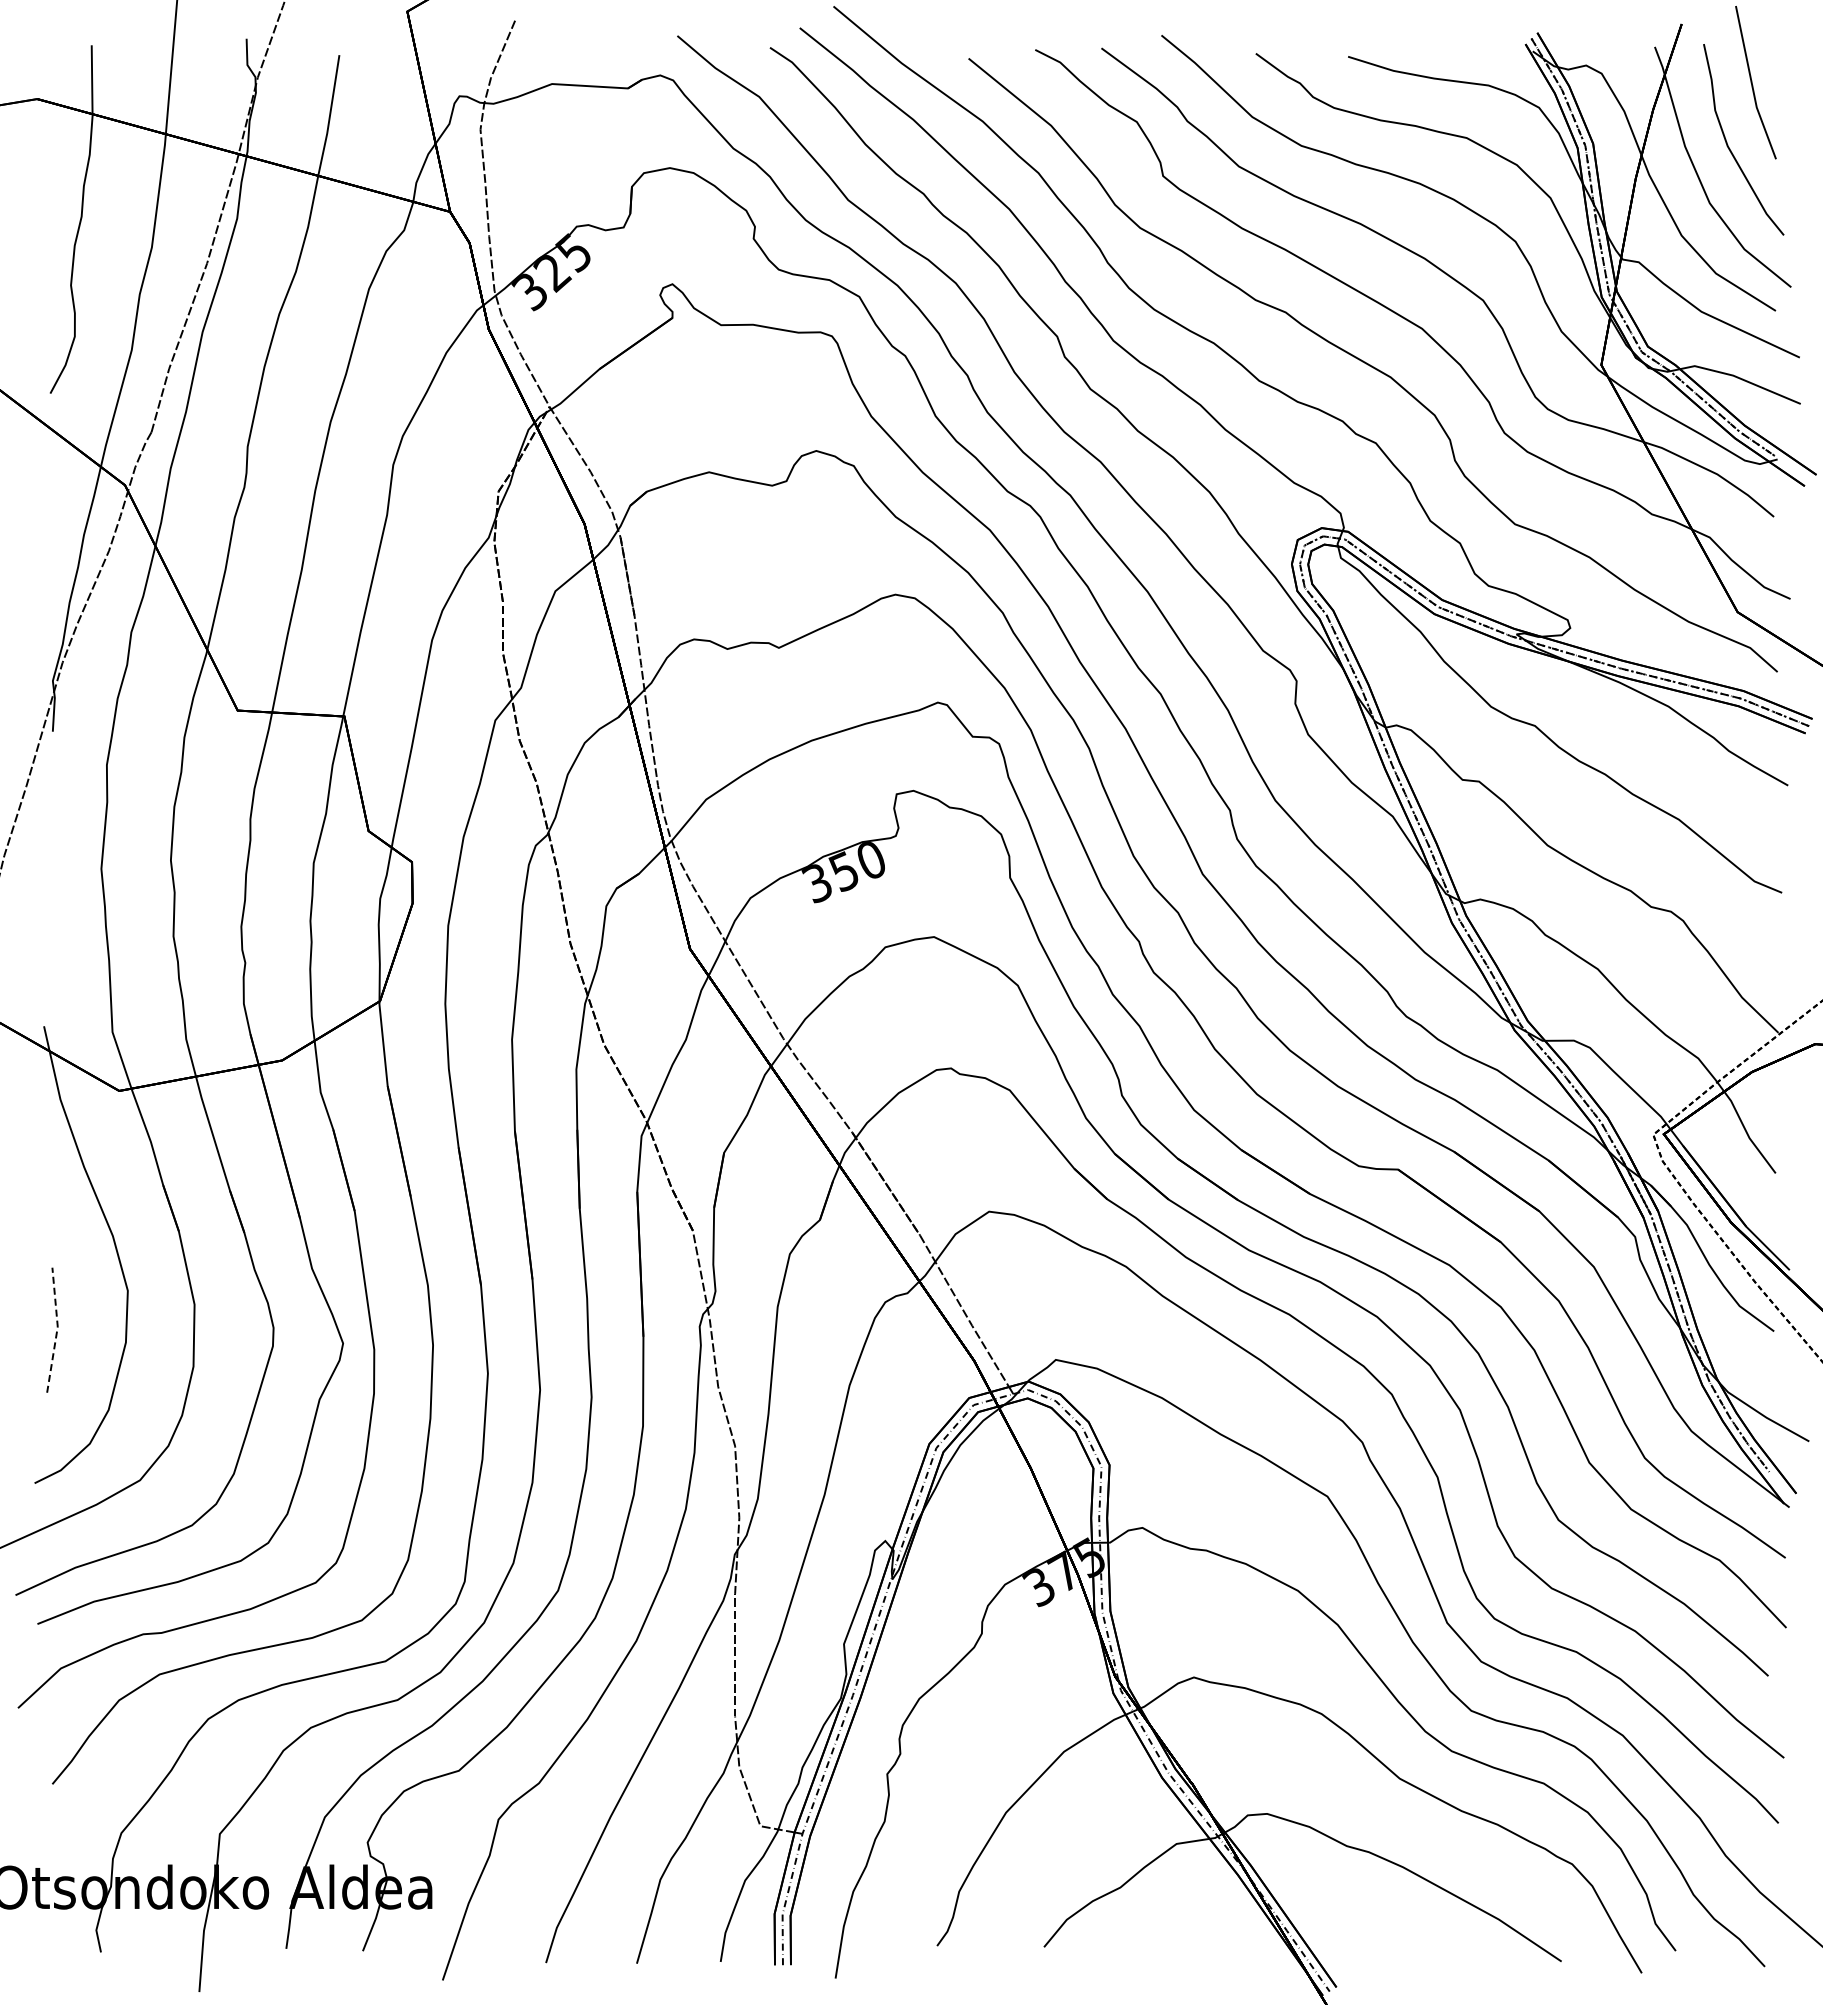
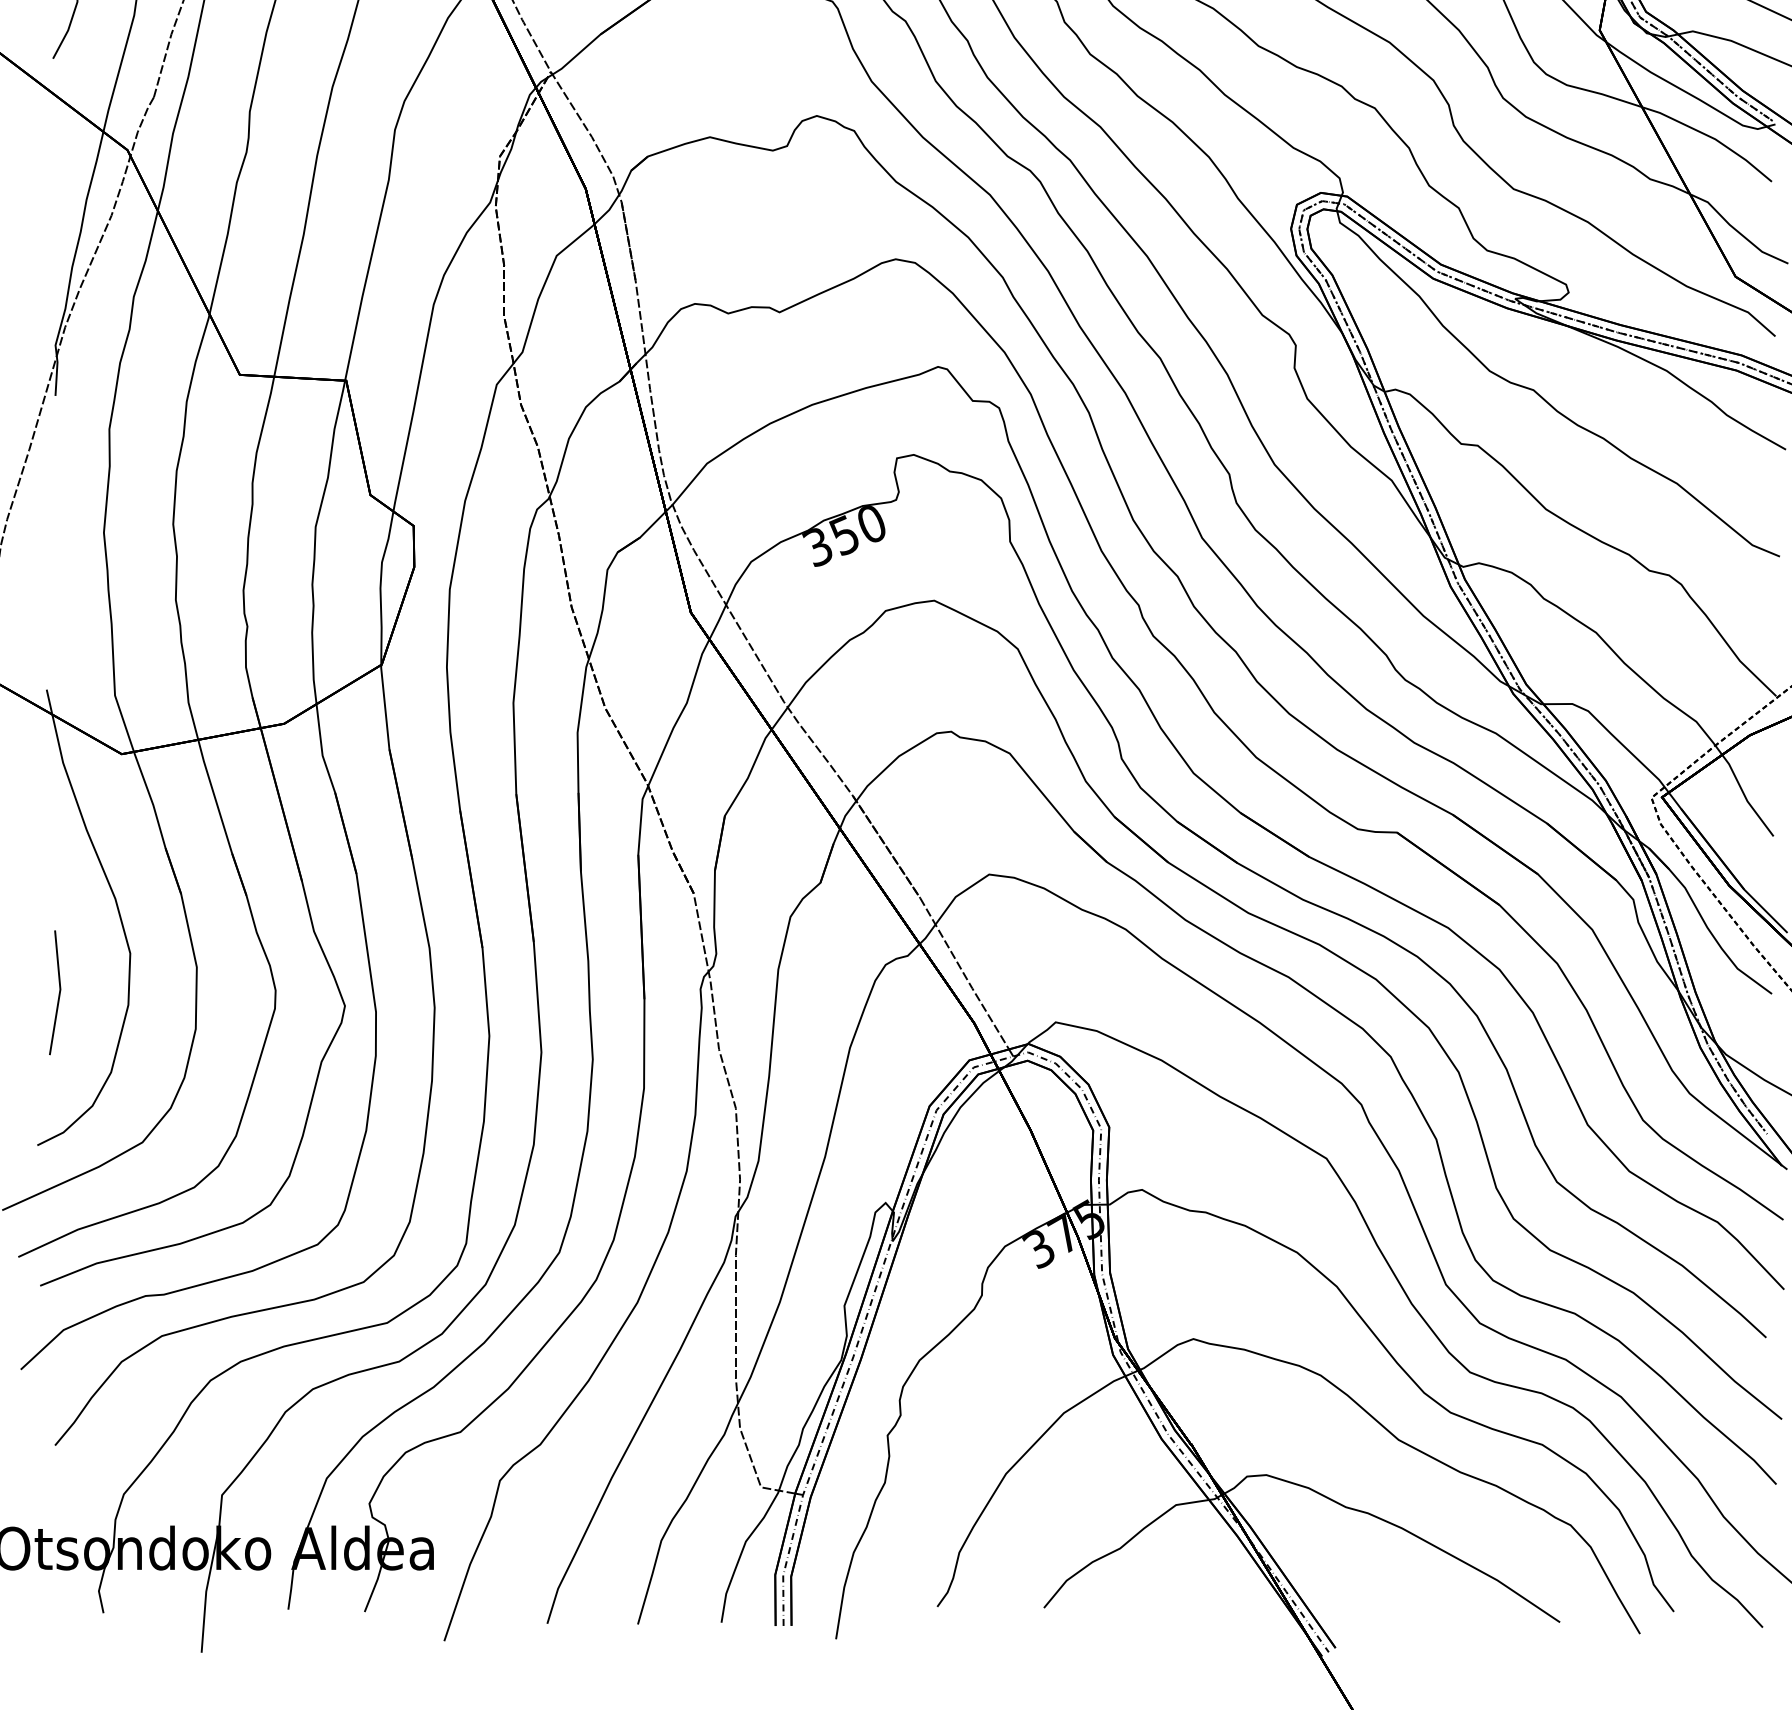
line: (57, 1329) -> (60, 992), dashed -> solid

